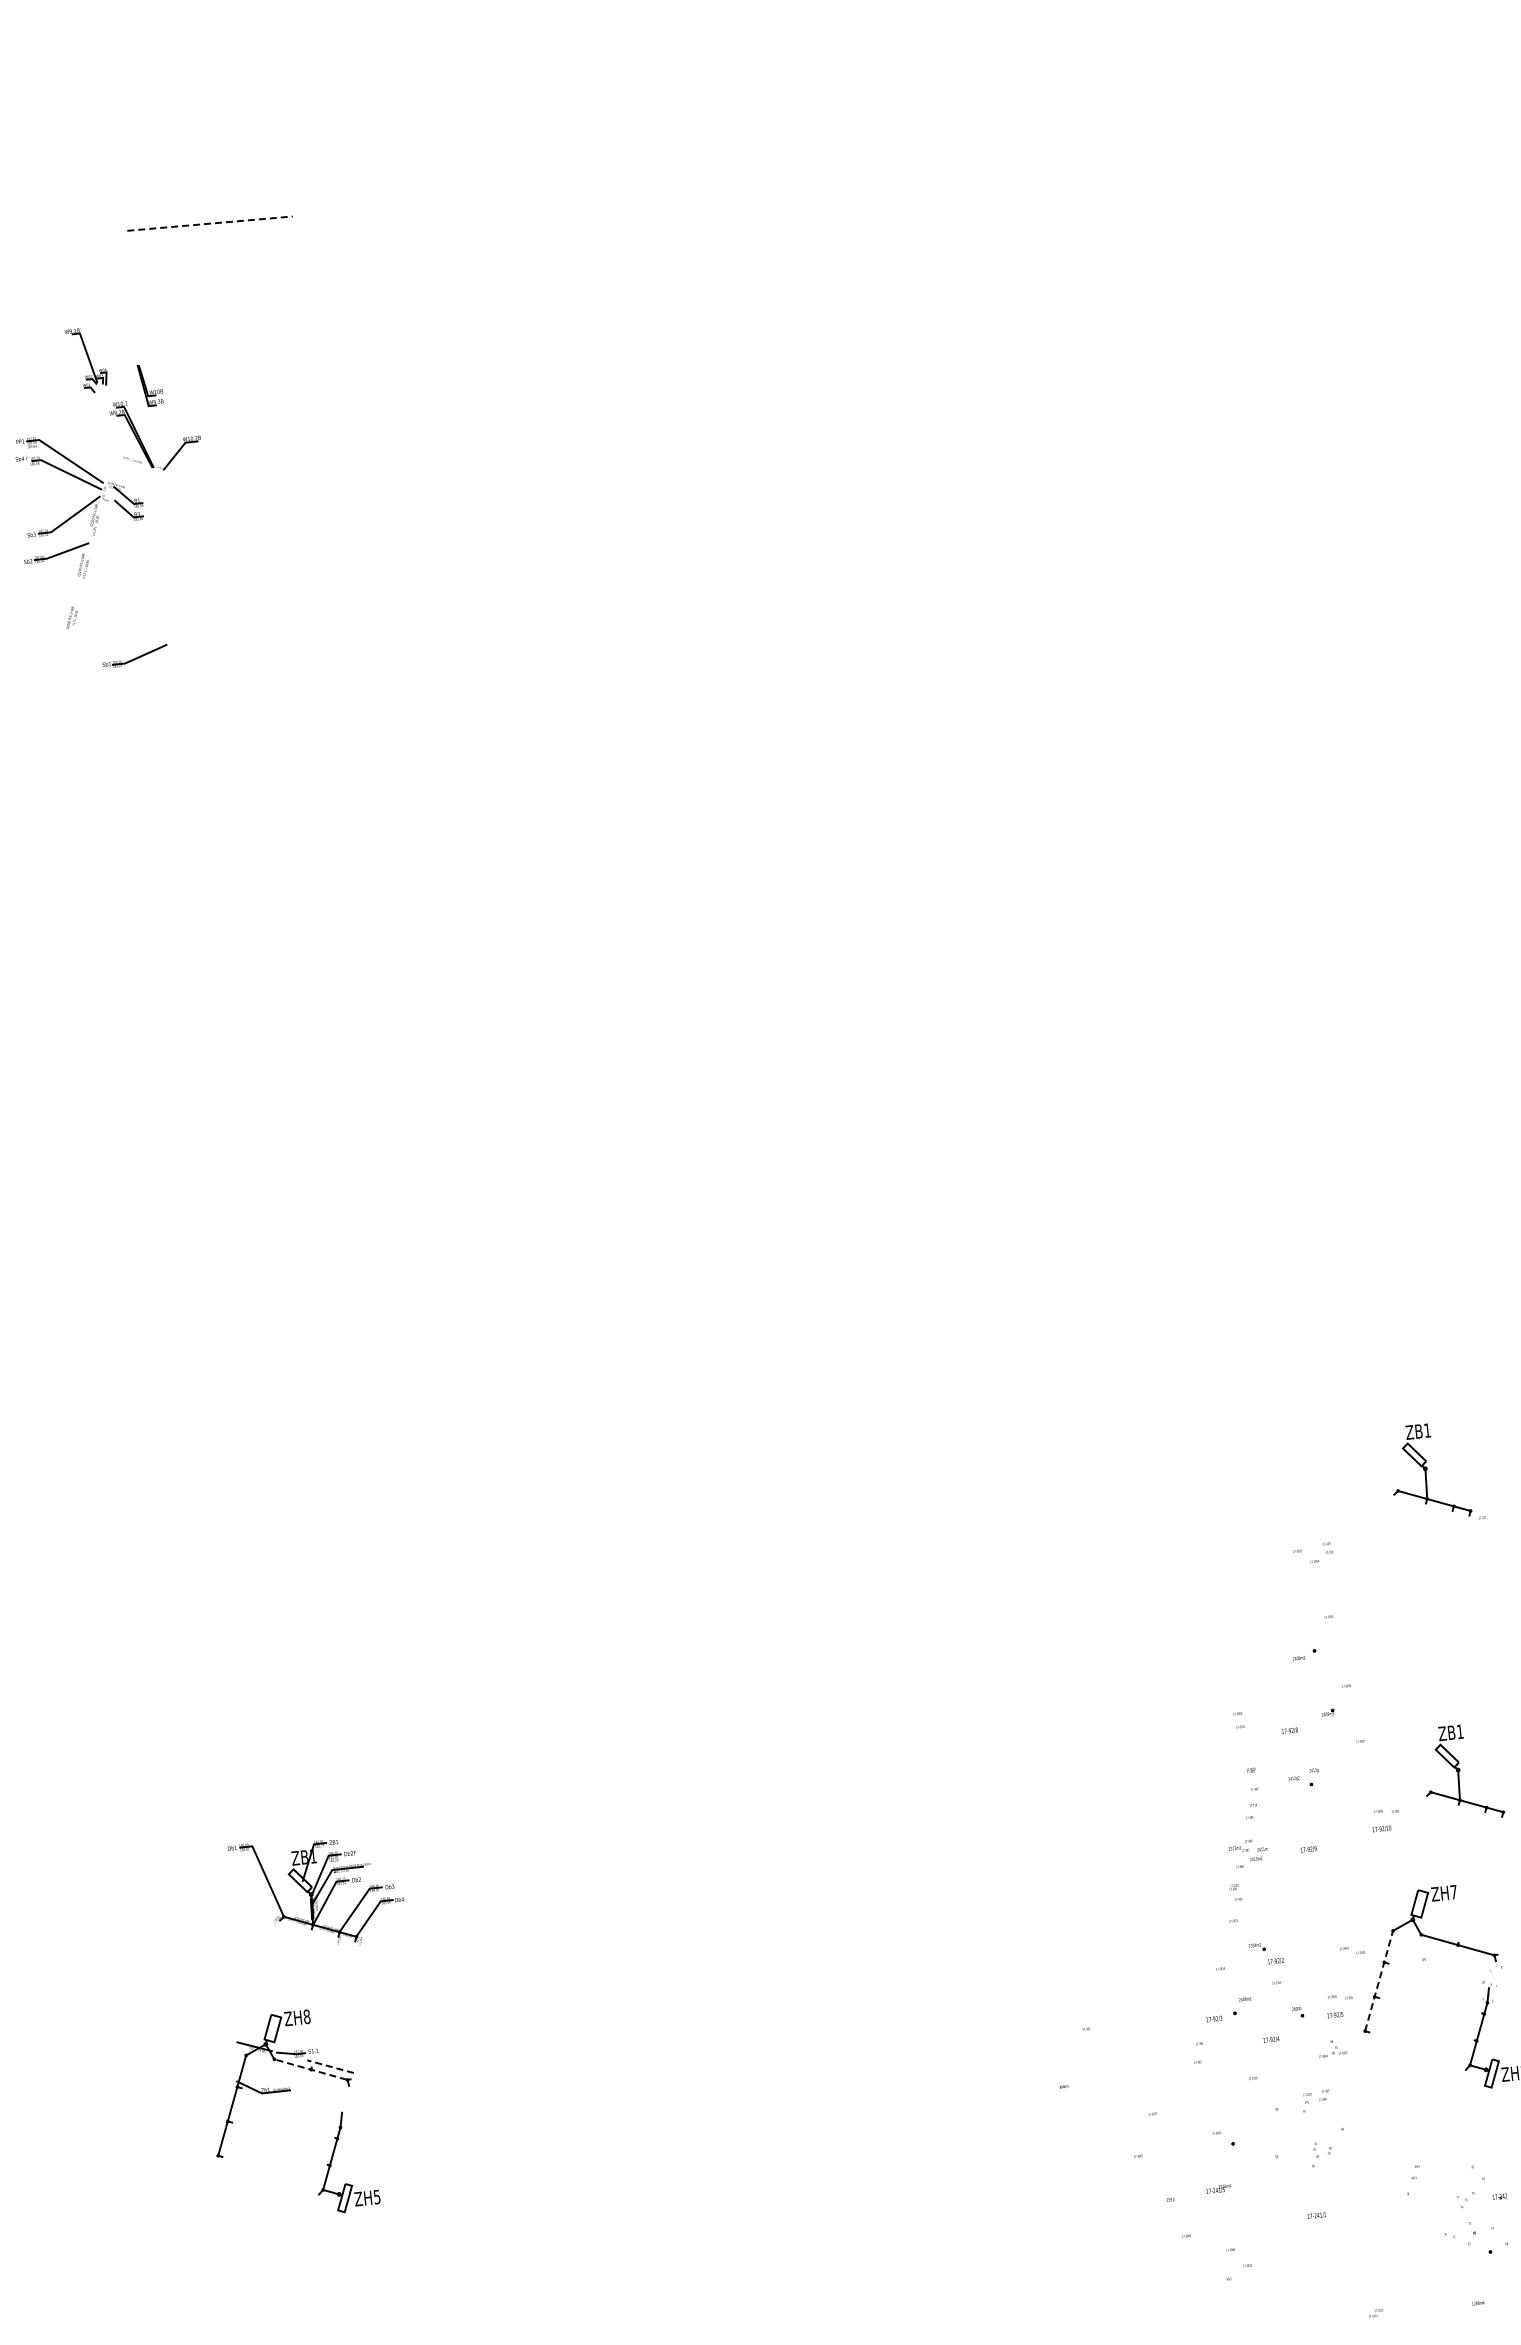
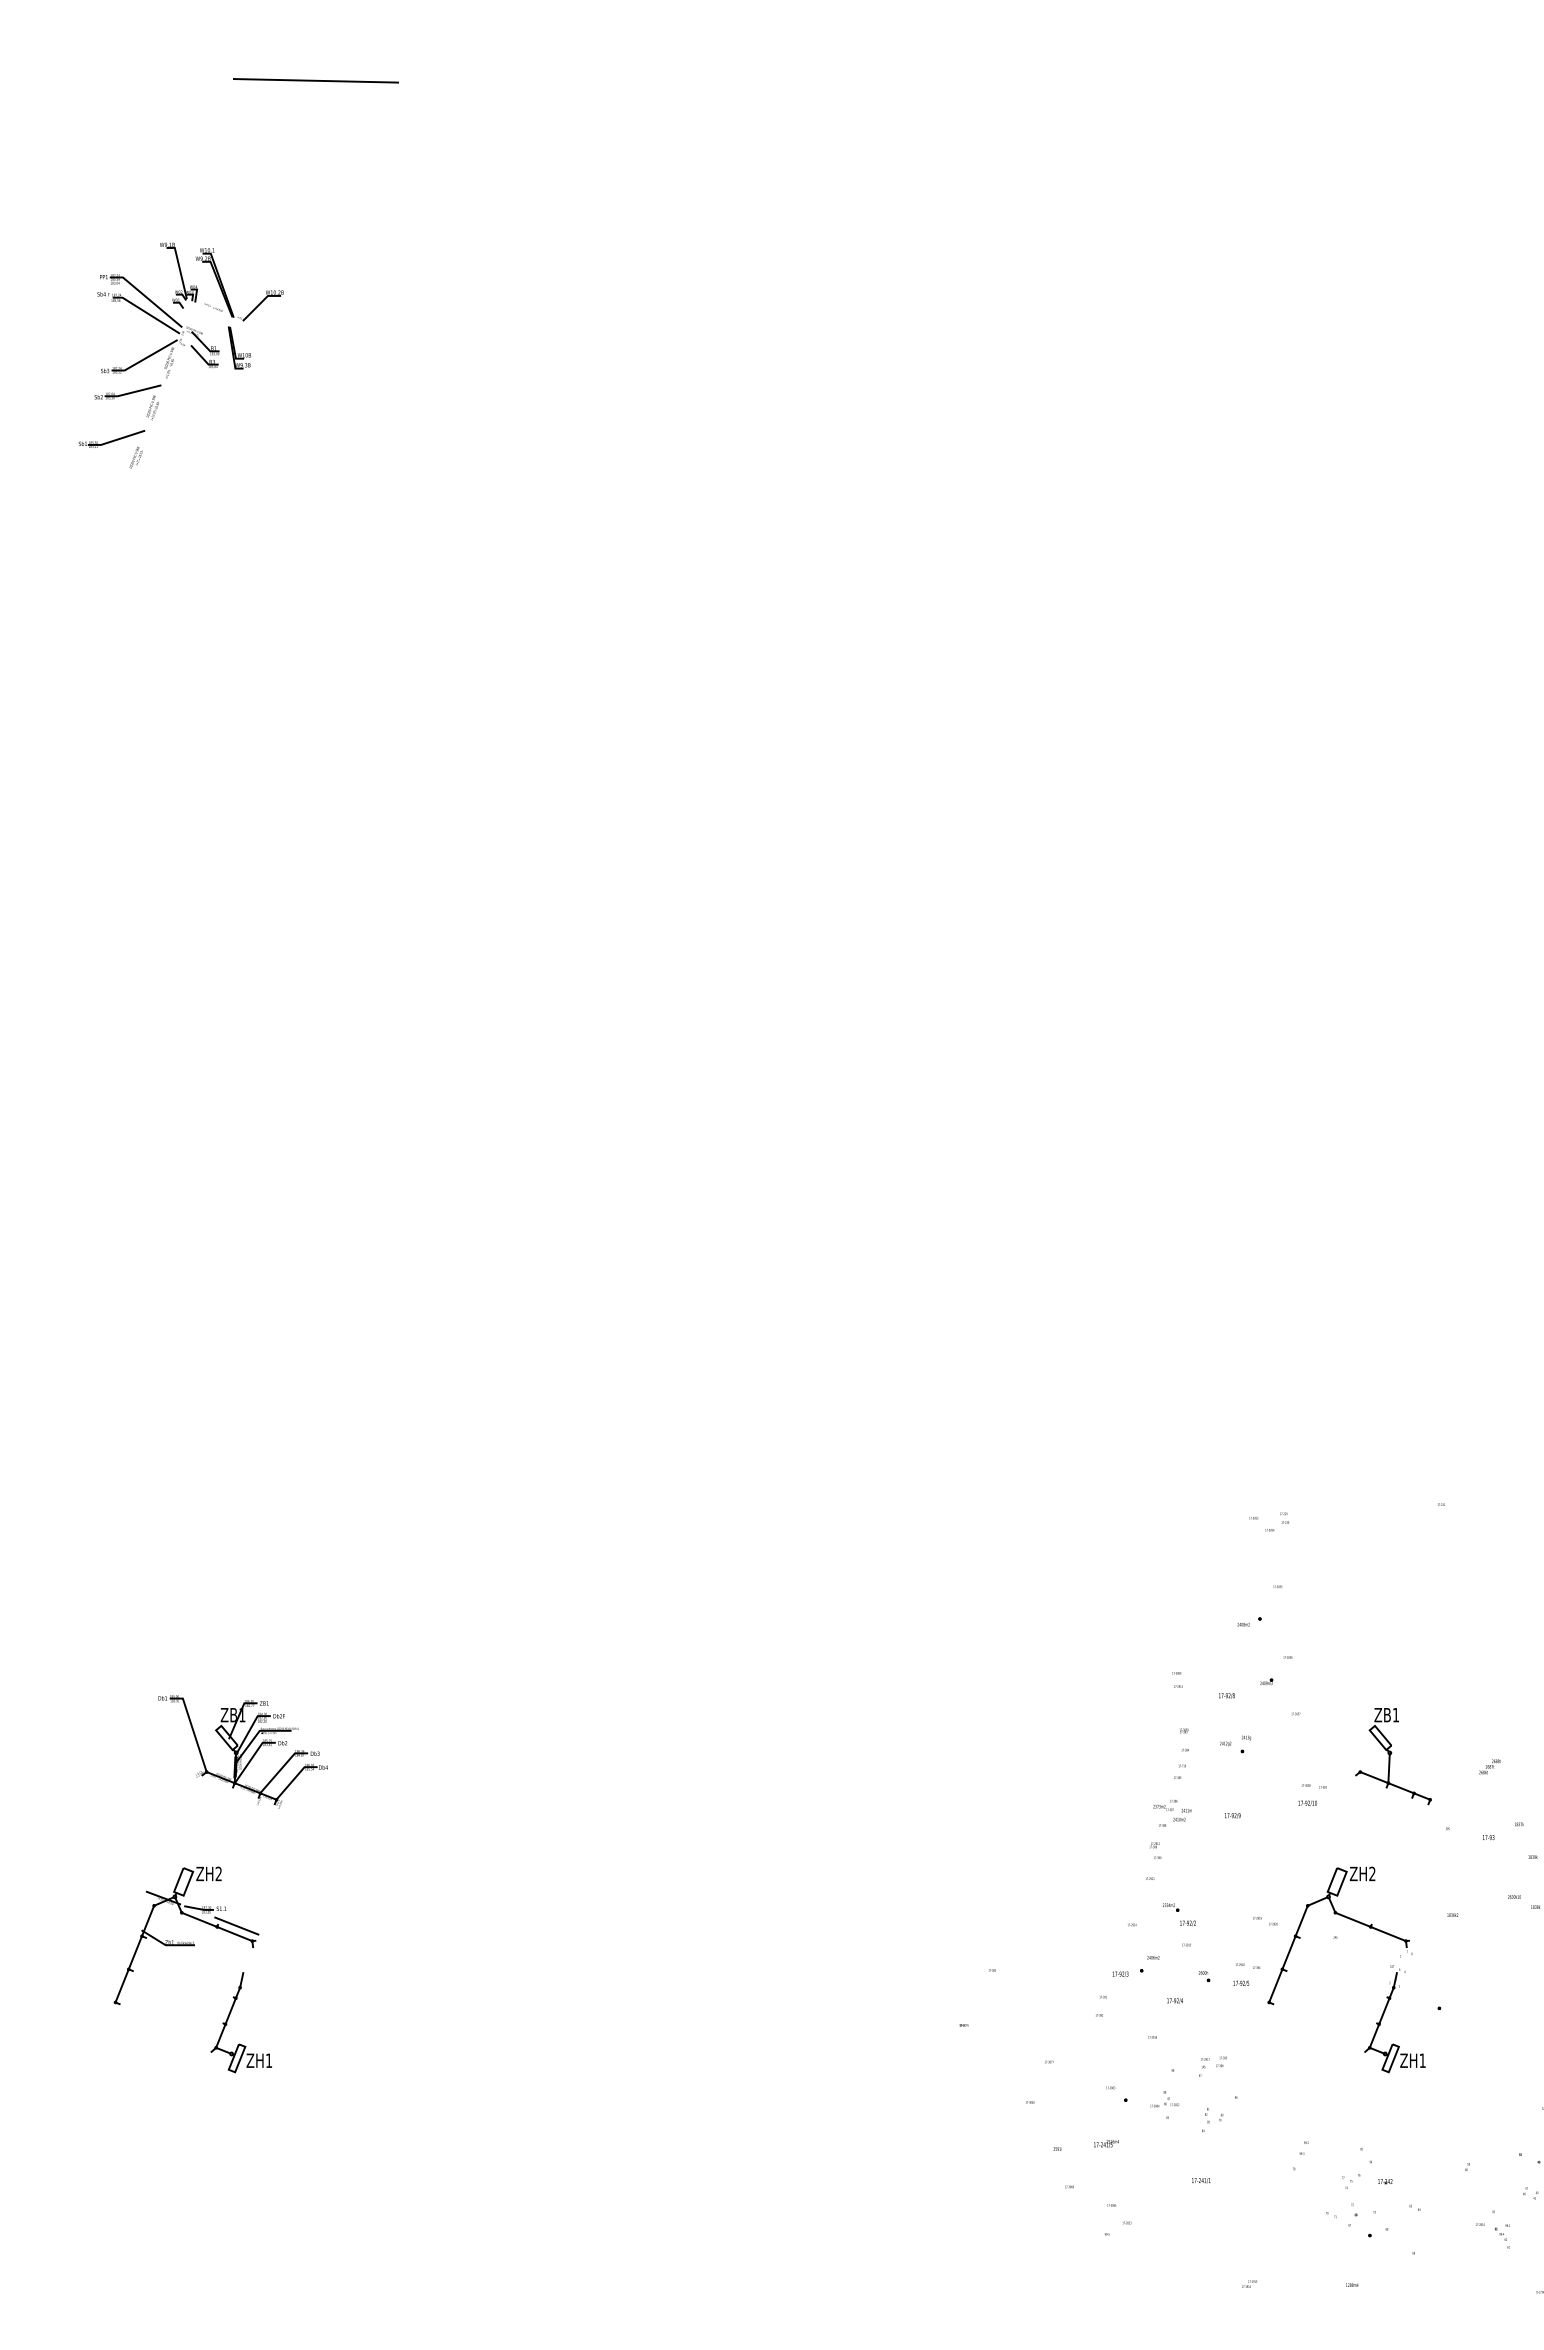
line: (210, 223) -> (316, 80), dashed -> solid
part: (86, 360) -> (178, 275), moved
part: (150, 384) -> (239, 347), moved
part: (134, 656) -> (111, 438), moved
part: (1429, 1471) -> (1393, 1453), removed
text: (1453, 1891) -> (1372, 1873), ZH7 -> ZH2
line: (1379, 1981) -> (1288, 1954), dashed -> solid
text: (306, 2016) -> (218, 1873), ZH8 -> ZH2
text: (1332, 2048) -> (1164, 2099), moved
line: (330, 2066) -> (236, 1925), dashed -> solid
line: (310, 2069) -> (216, 1926), dashed -> solid
text: (377, 2196) -> (269, 2060), ZH5 -> ZH1

